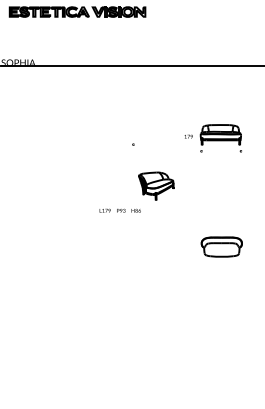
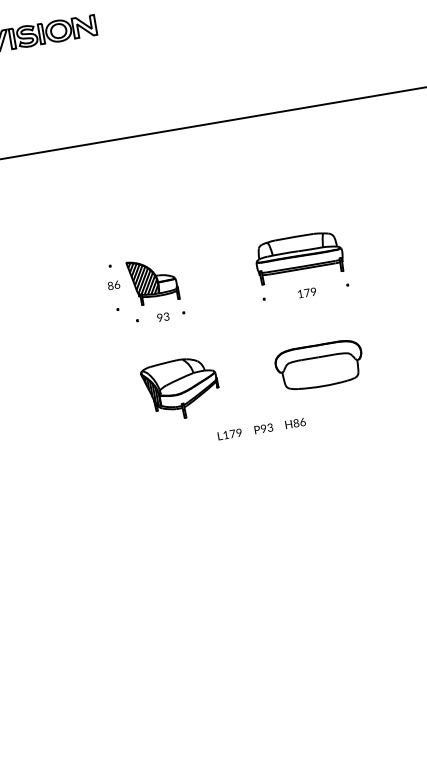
text: (188, 136) -> (306, 292), moved
part: (147, 138) -> (145, 291), added
text: (119, 210) -> (260, 428), moved
part: (221, 246) -> (318, 364), moved

